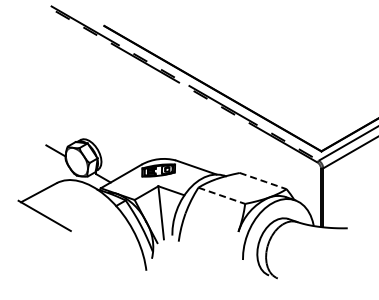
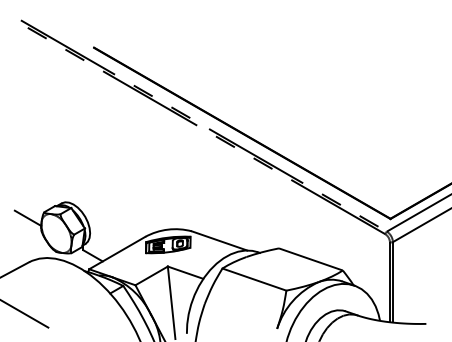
line: (264, 181) -> (312, 260), dashed -> solid
line: (221, 195) -> (254, 279), dashed -> solid

